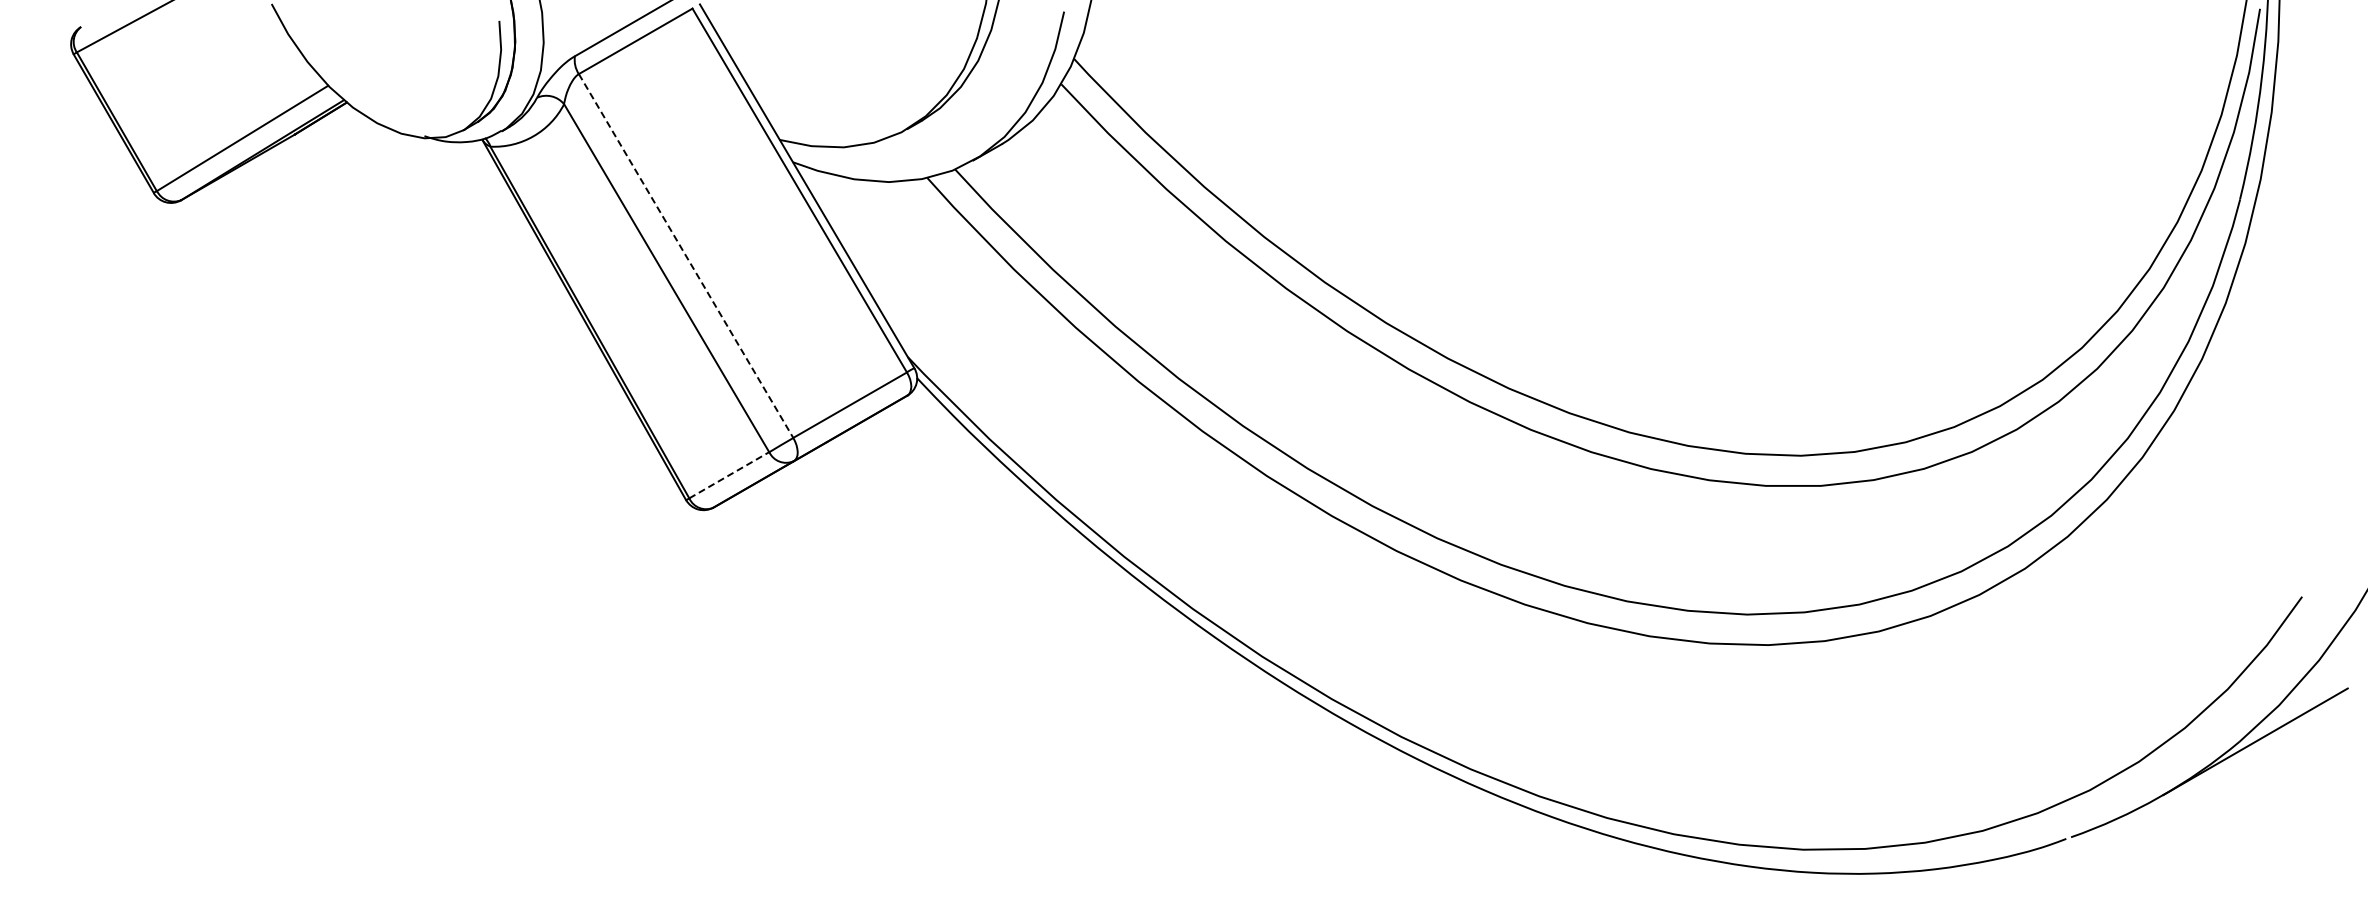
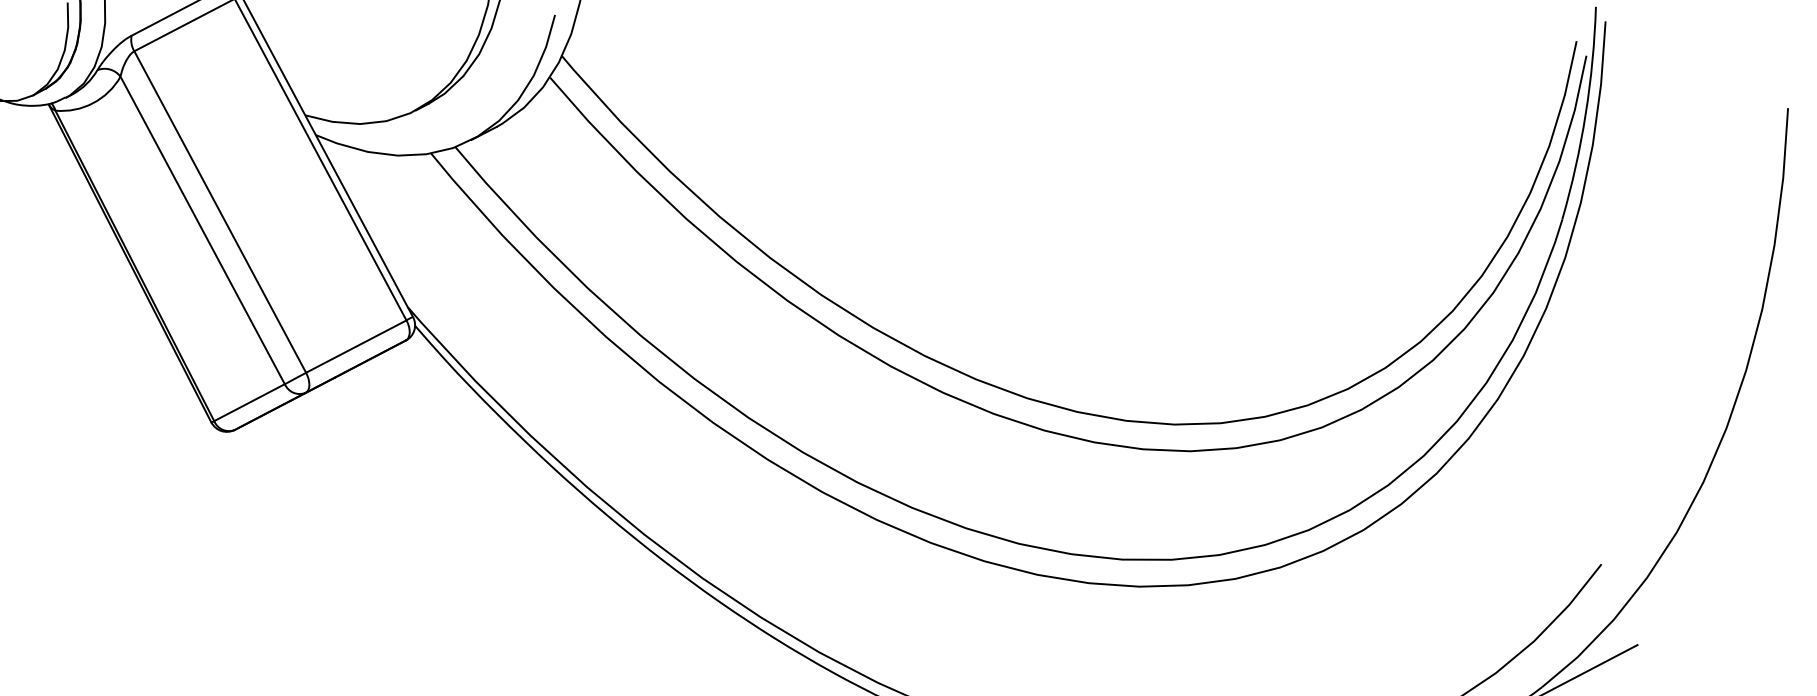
line: (686, 256) -> (220, 212), dashed -> solid
line: (729, 475) -> (249, 402), dashed -> solid

